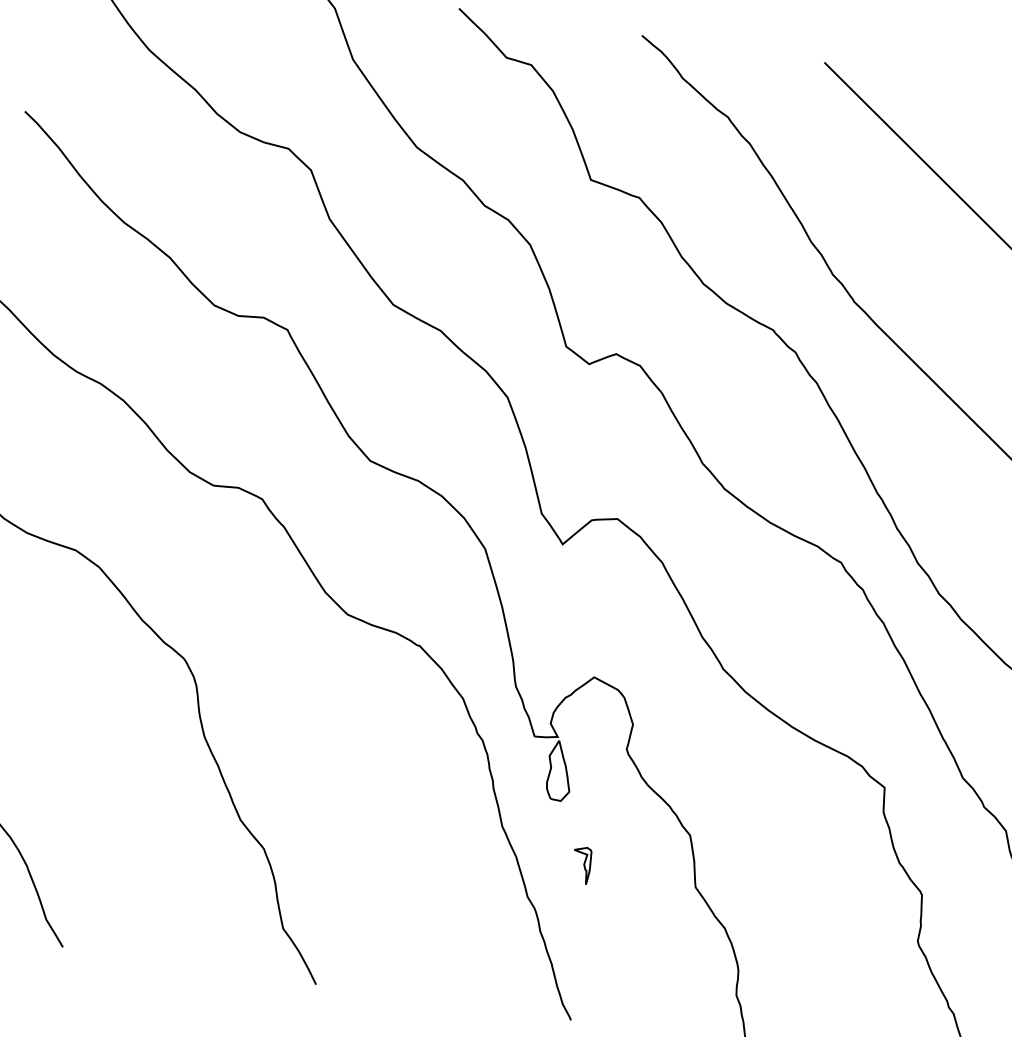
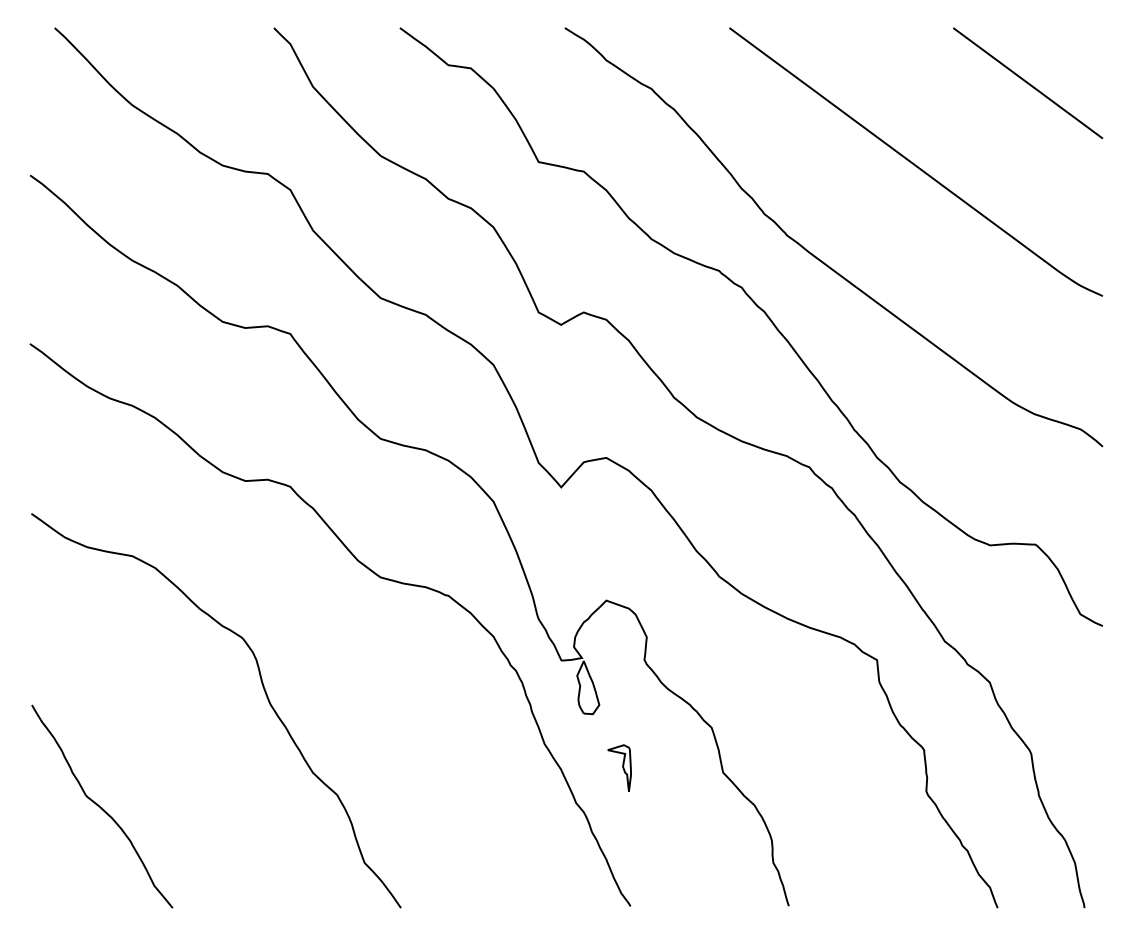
part: (581, 864) -> (619, 767), size x1.43

